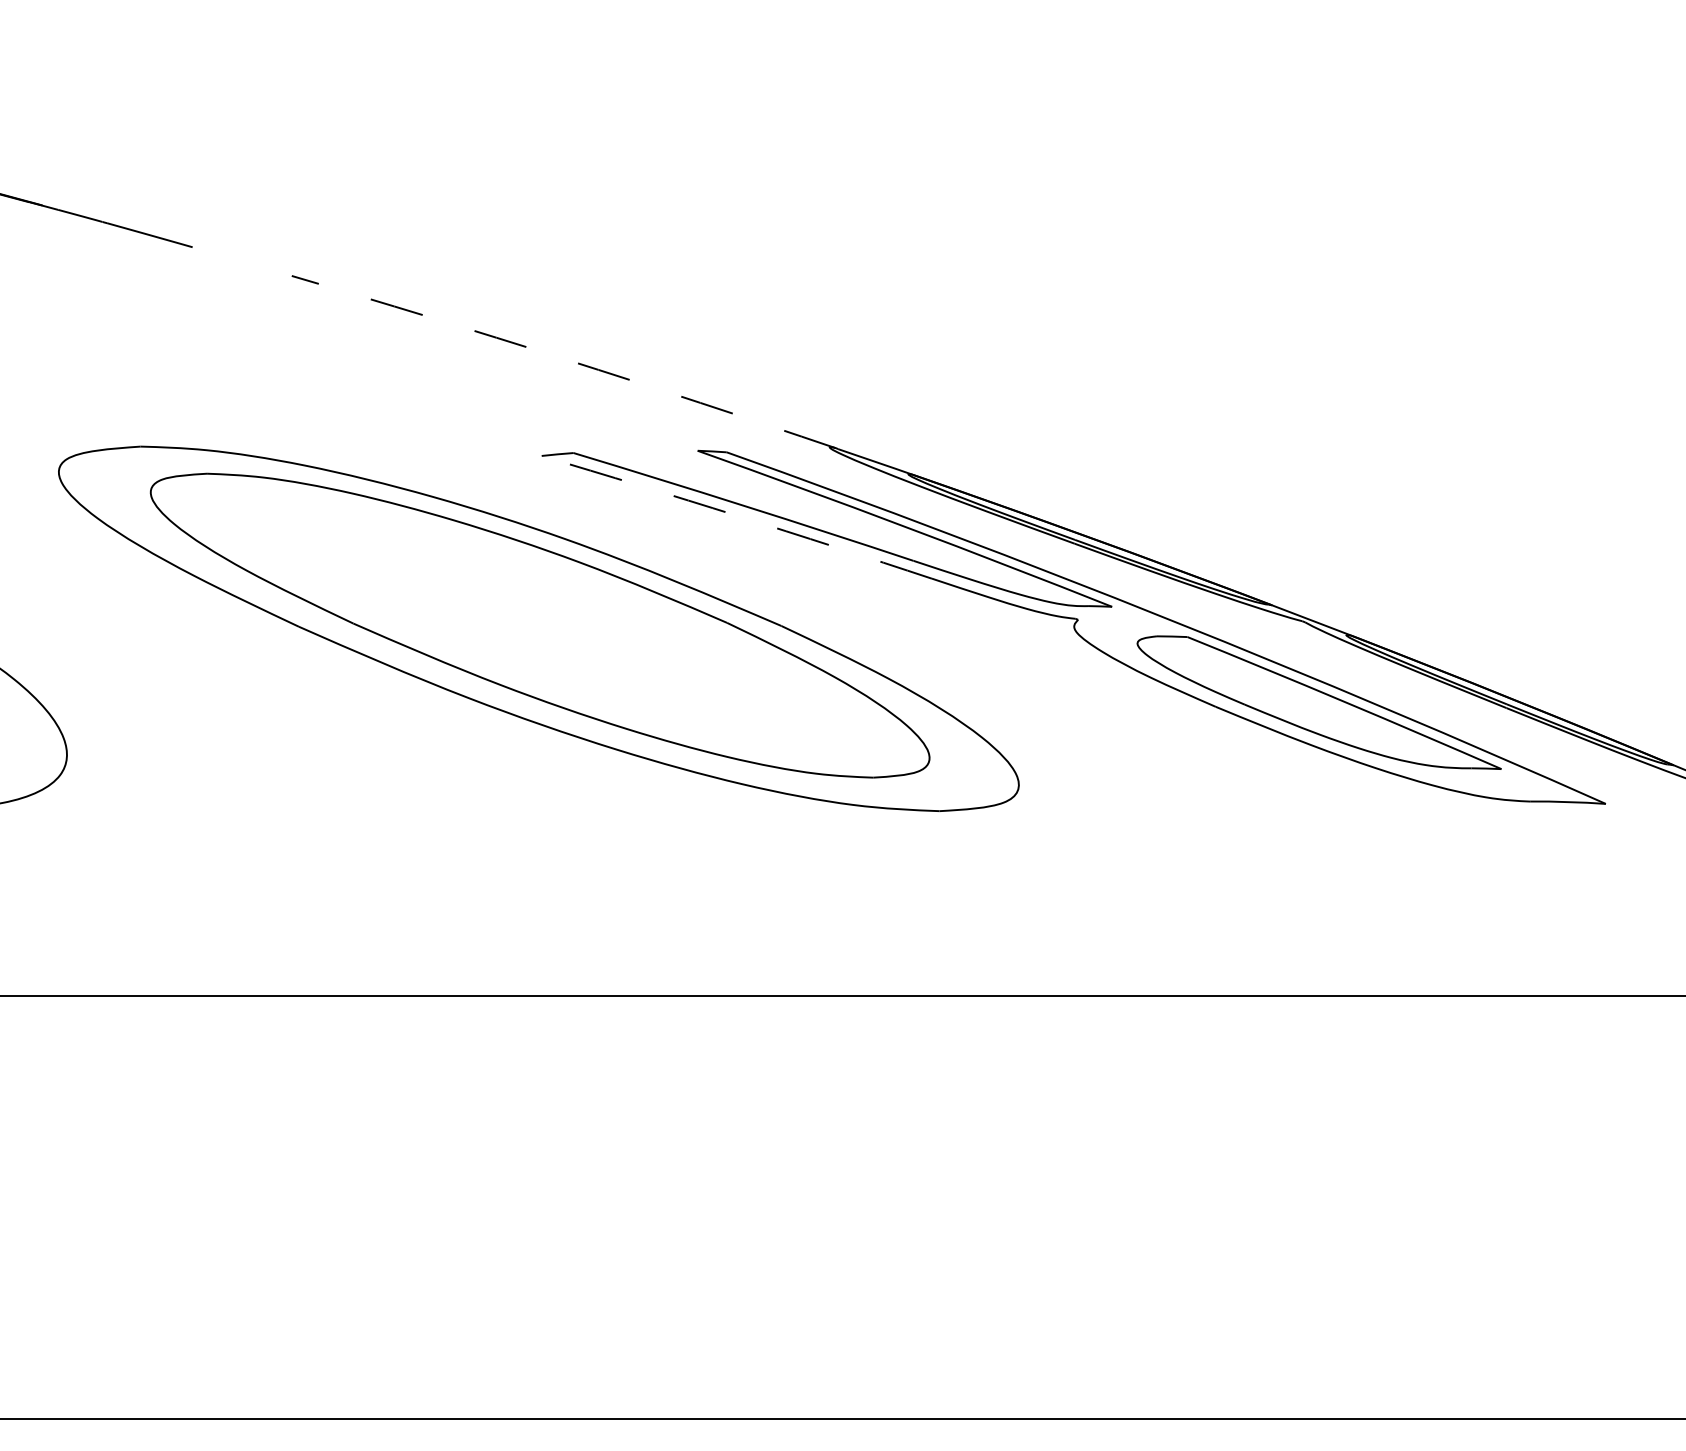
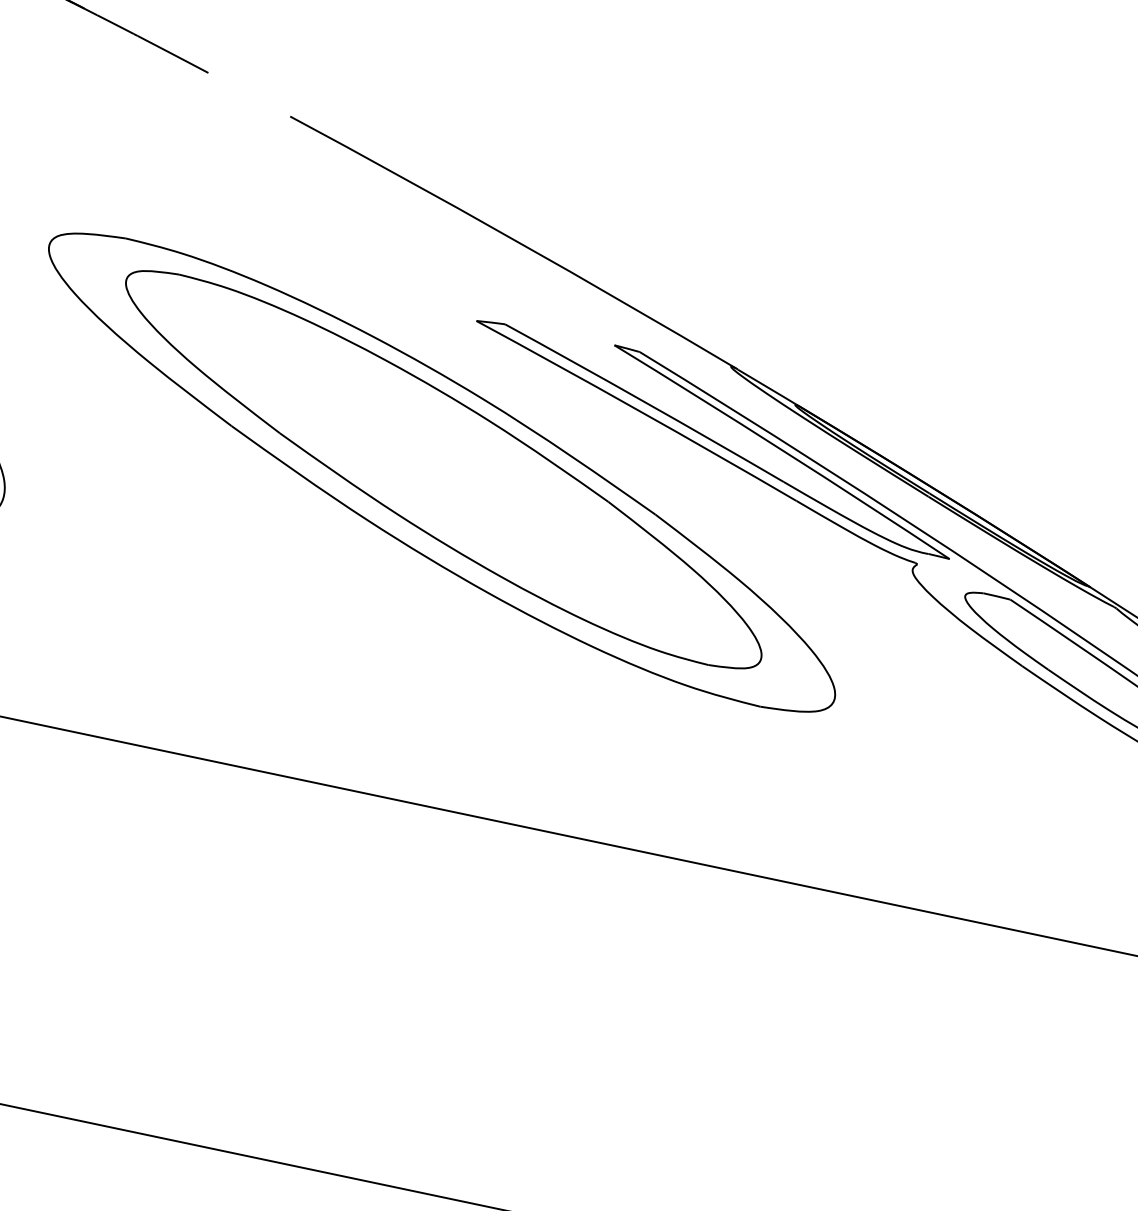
arc: (564, 359) -> (514, 240), dashed -> solid
arc: (737, 515) -> (637, 409), dashed -> solid

